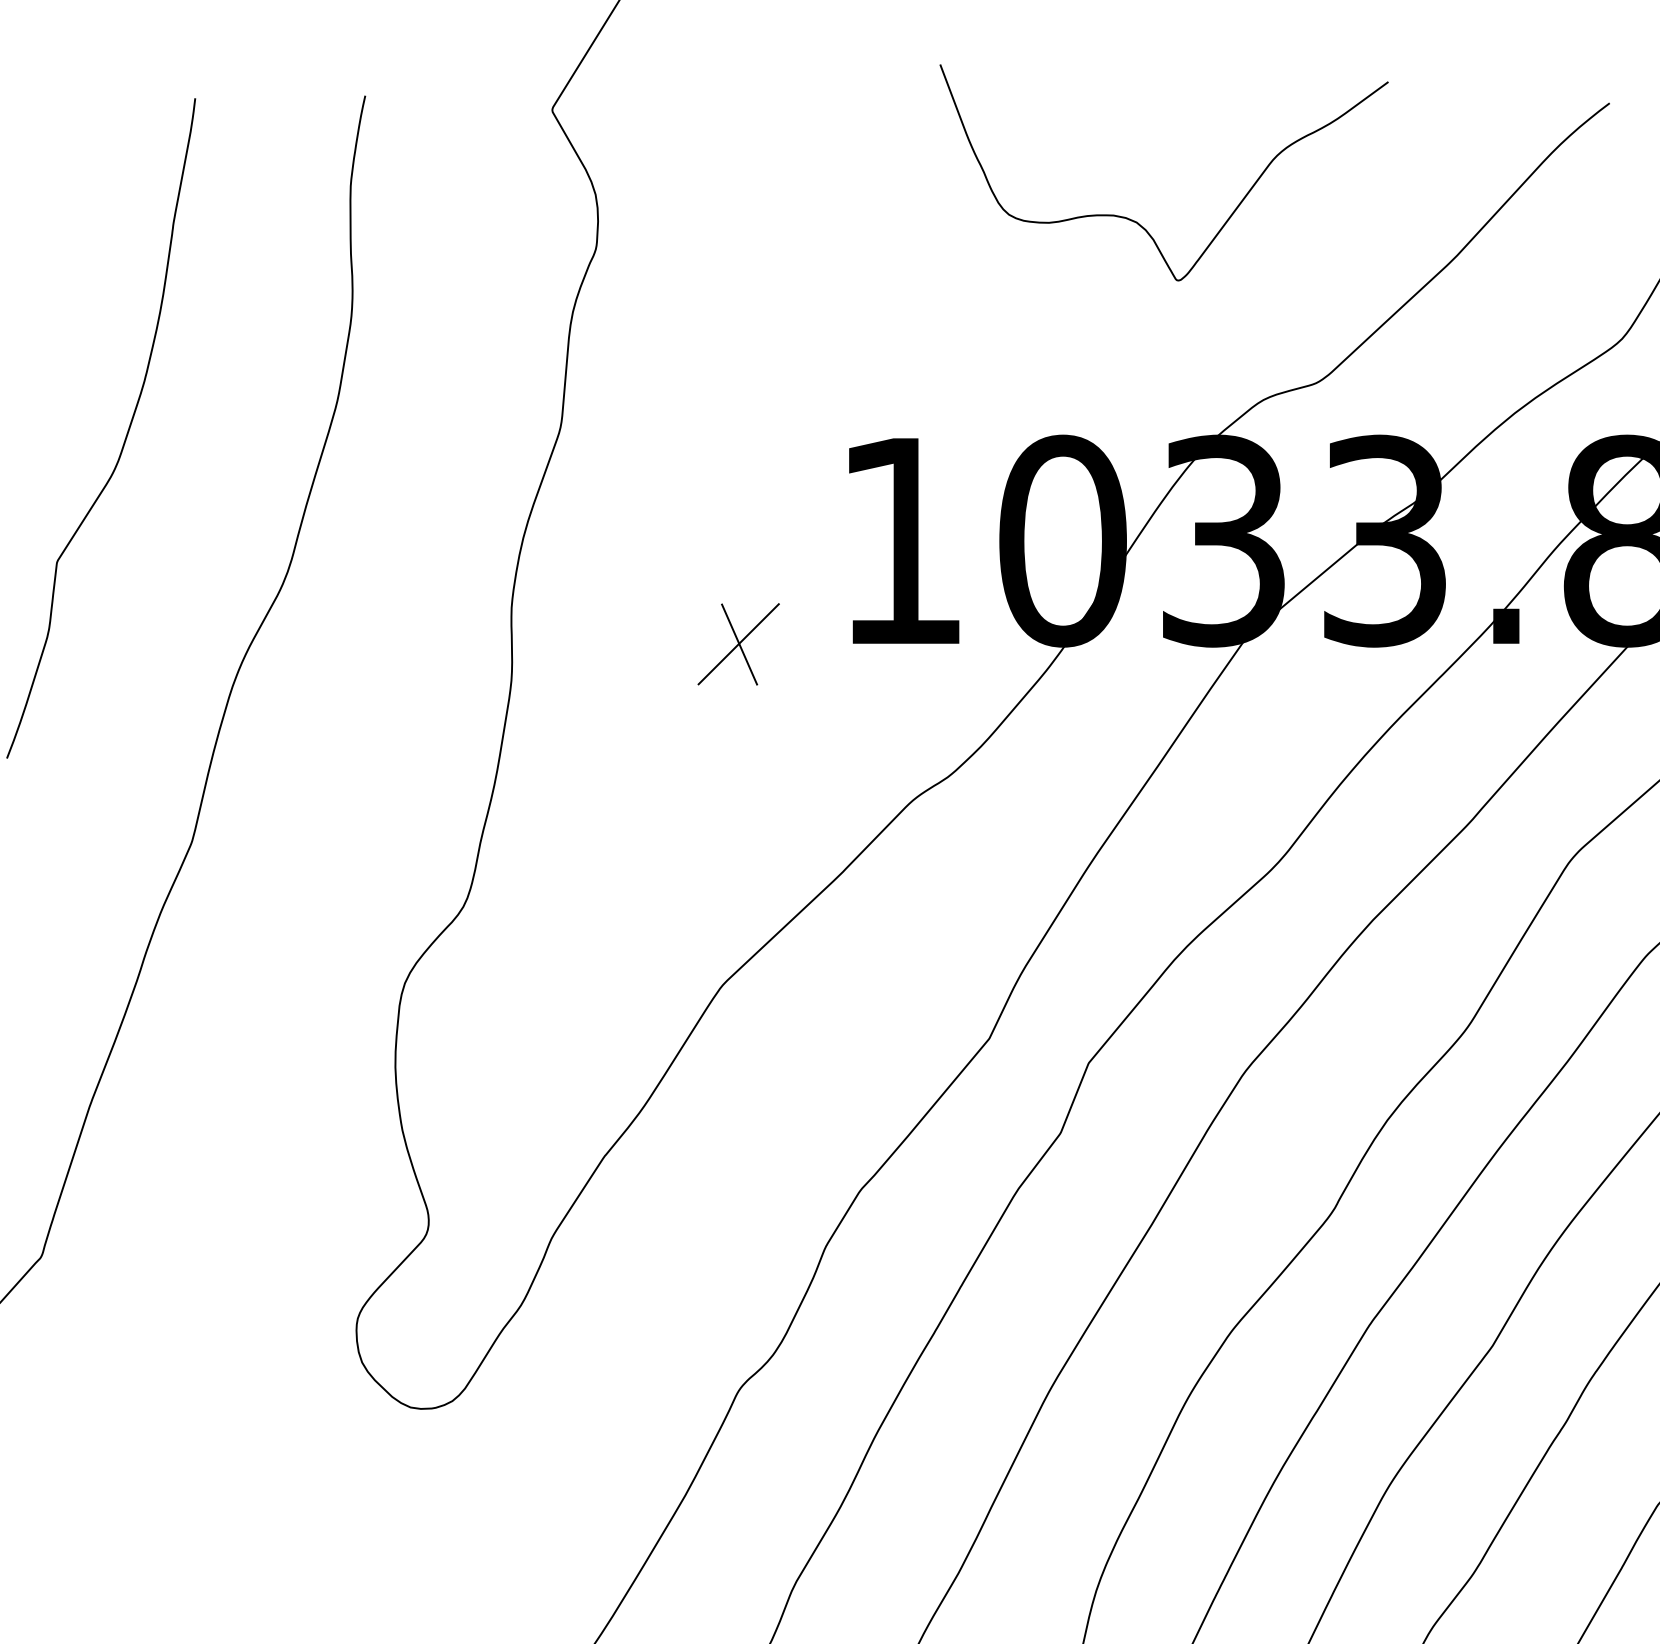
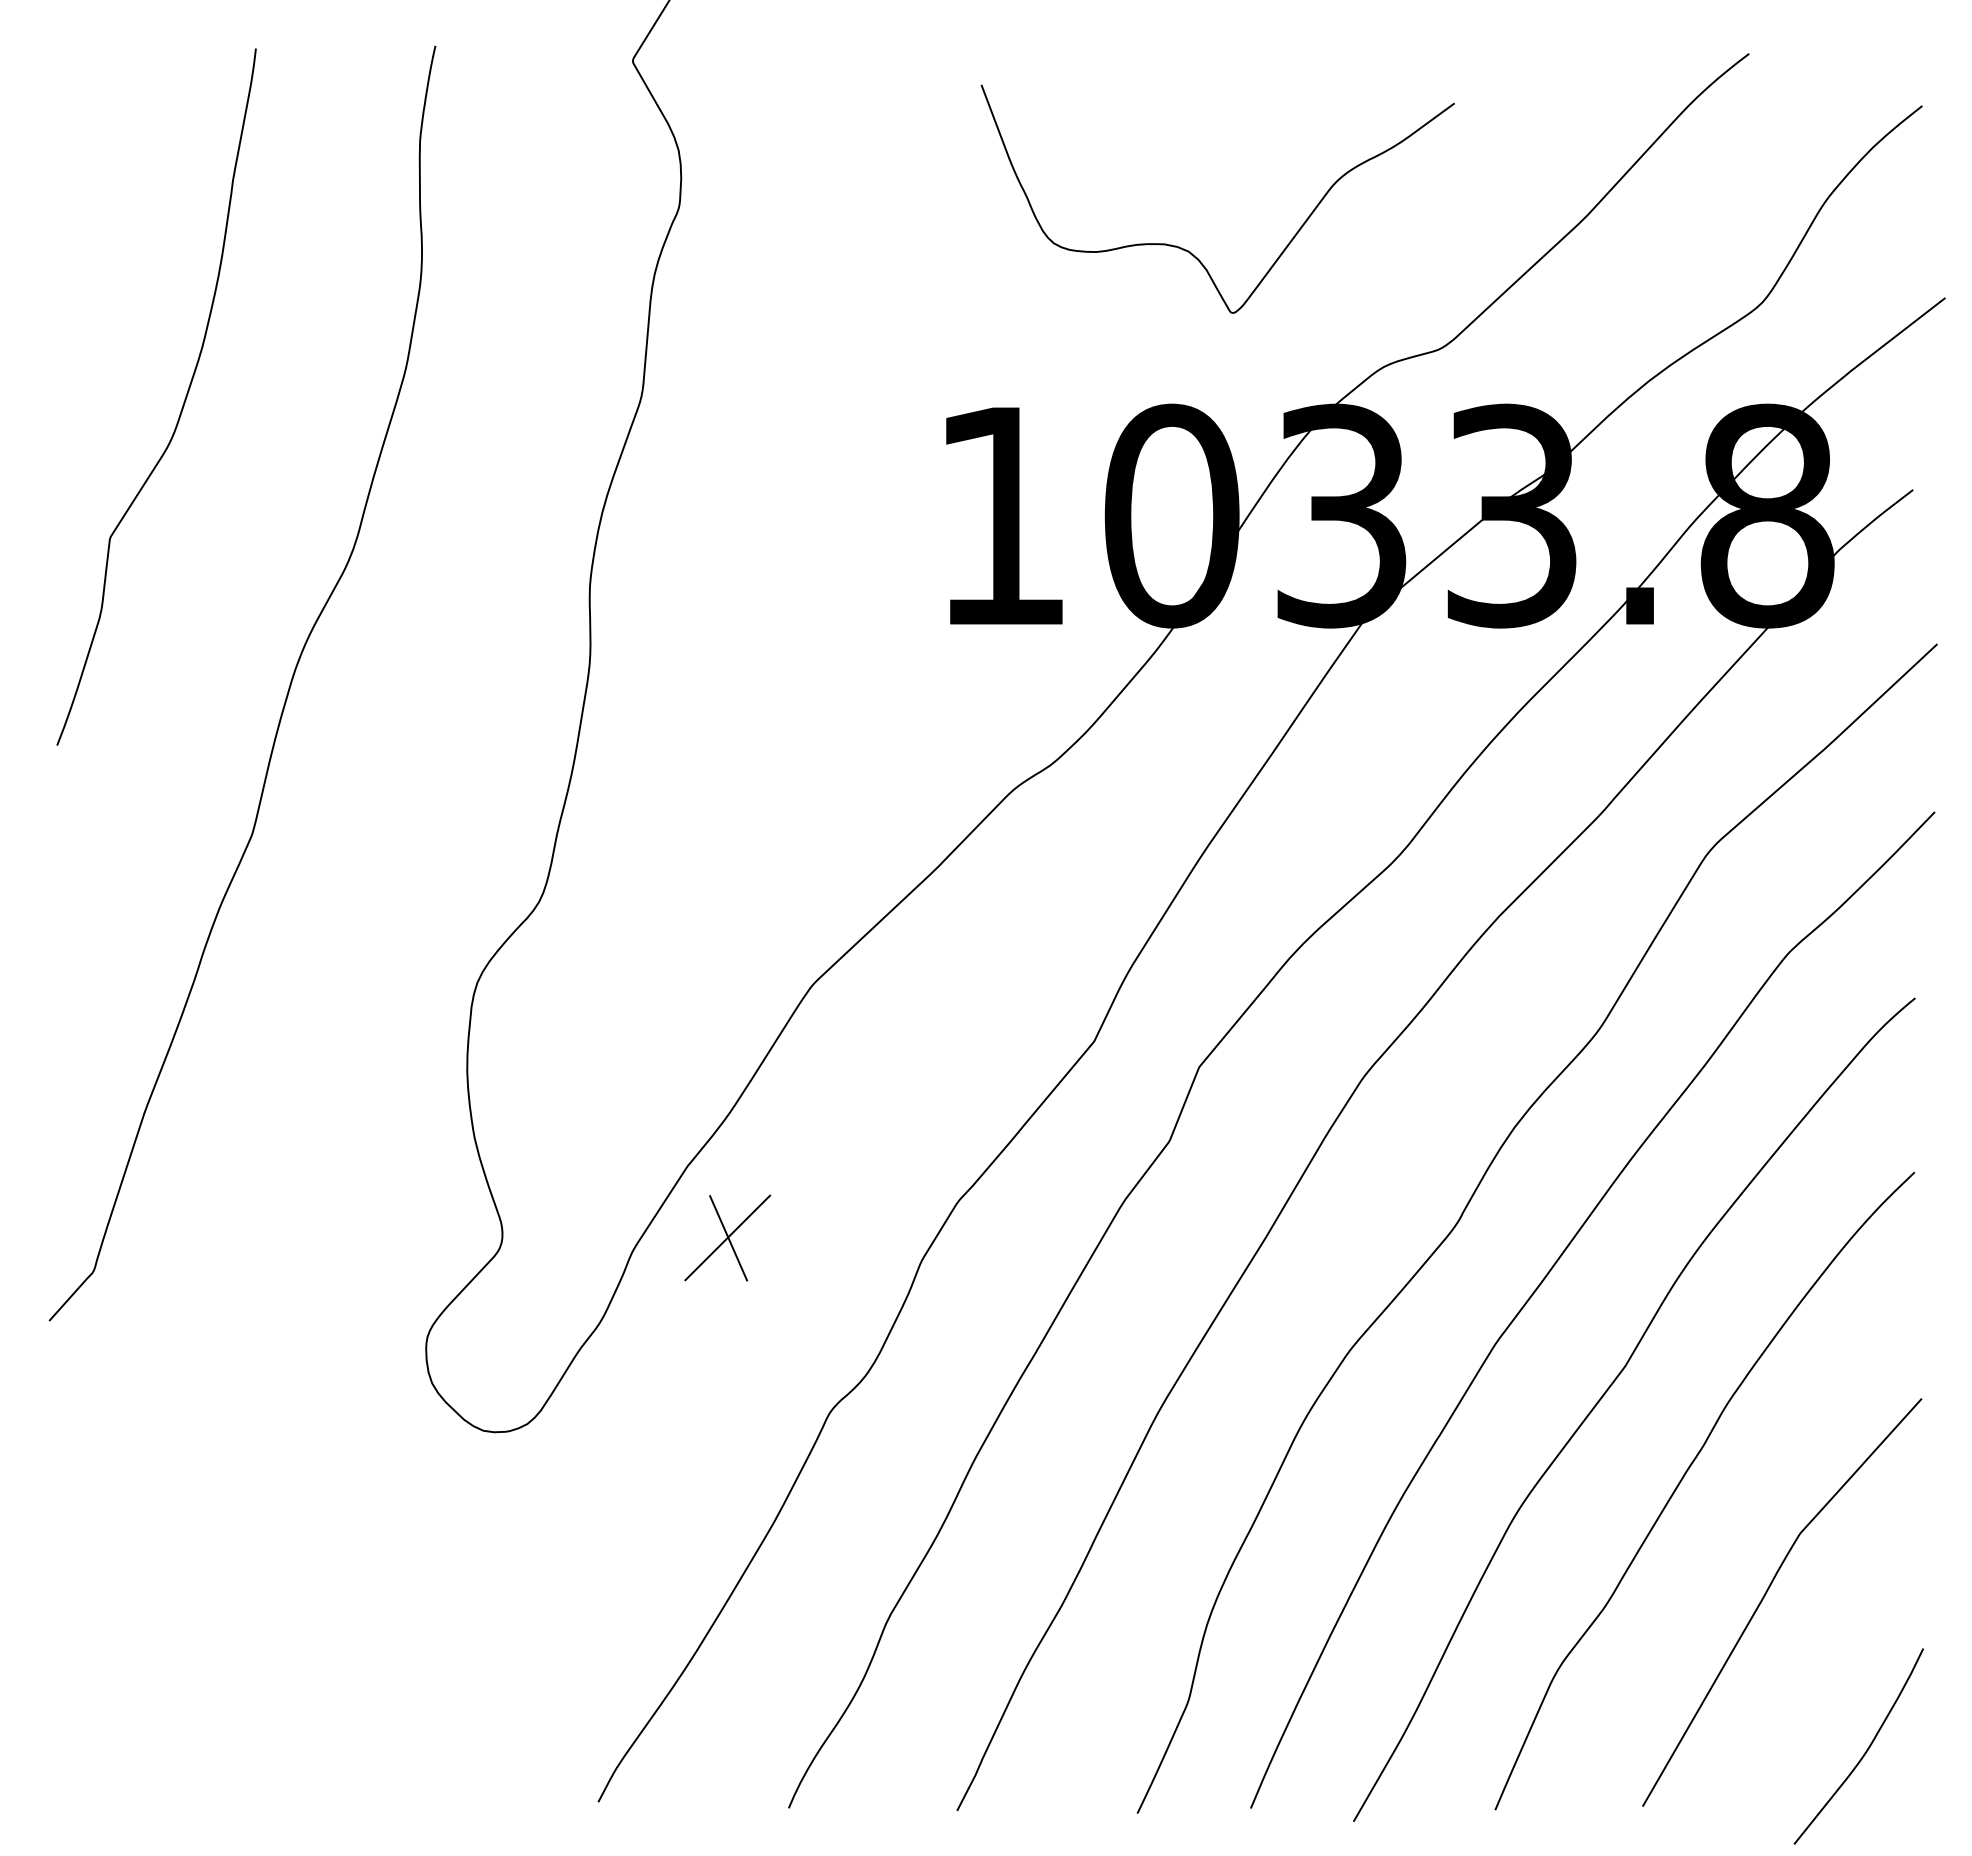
curve: (1138, 222) -> (1190, 251), moved
part: (738, 643) -> (727, 1237), moved

